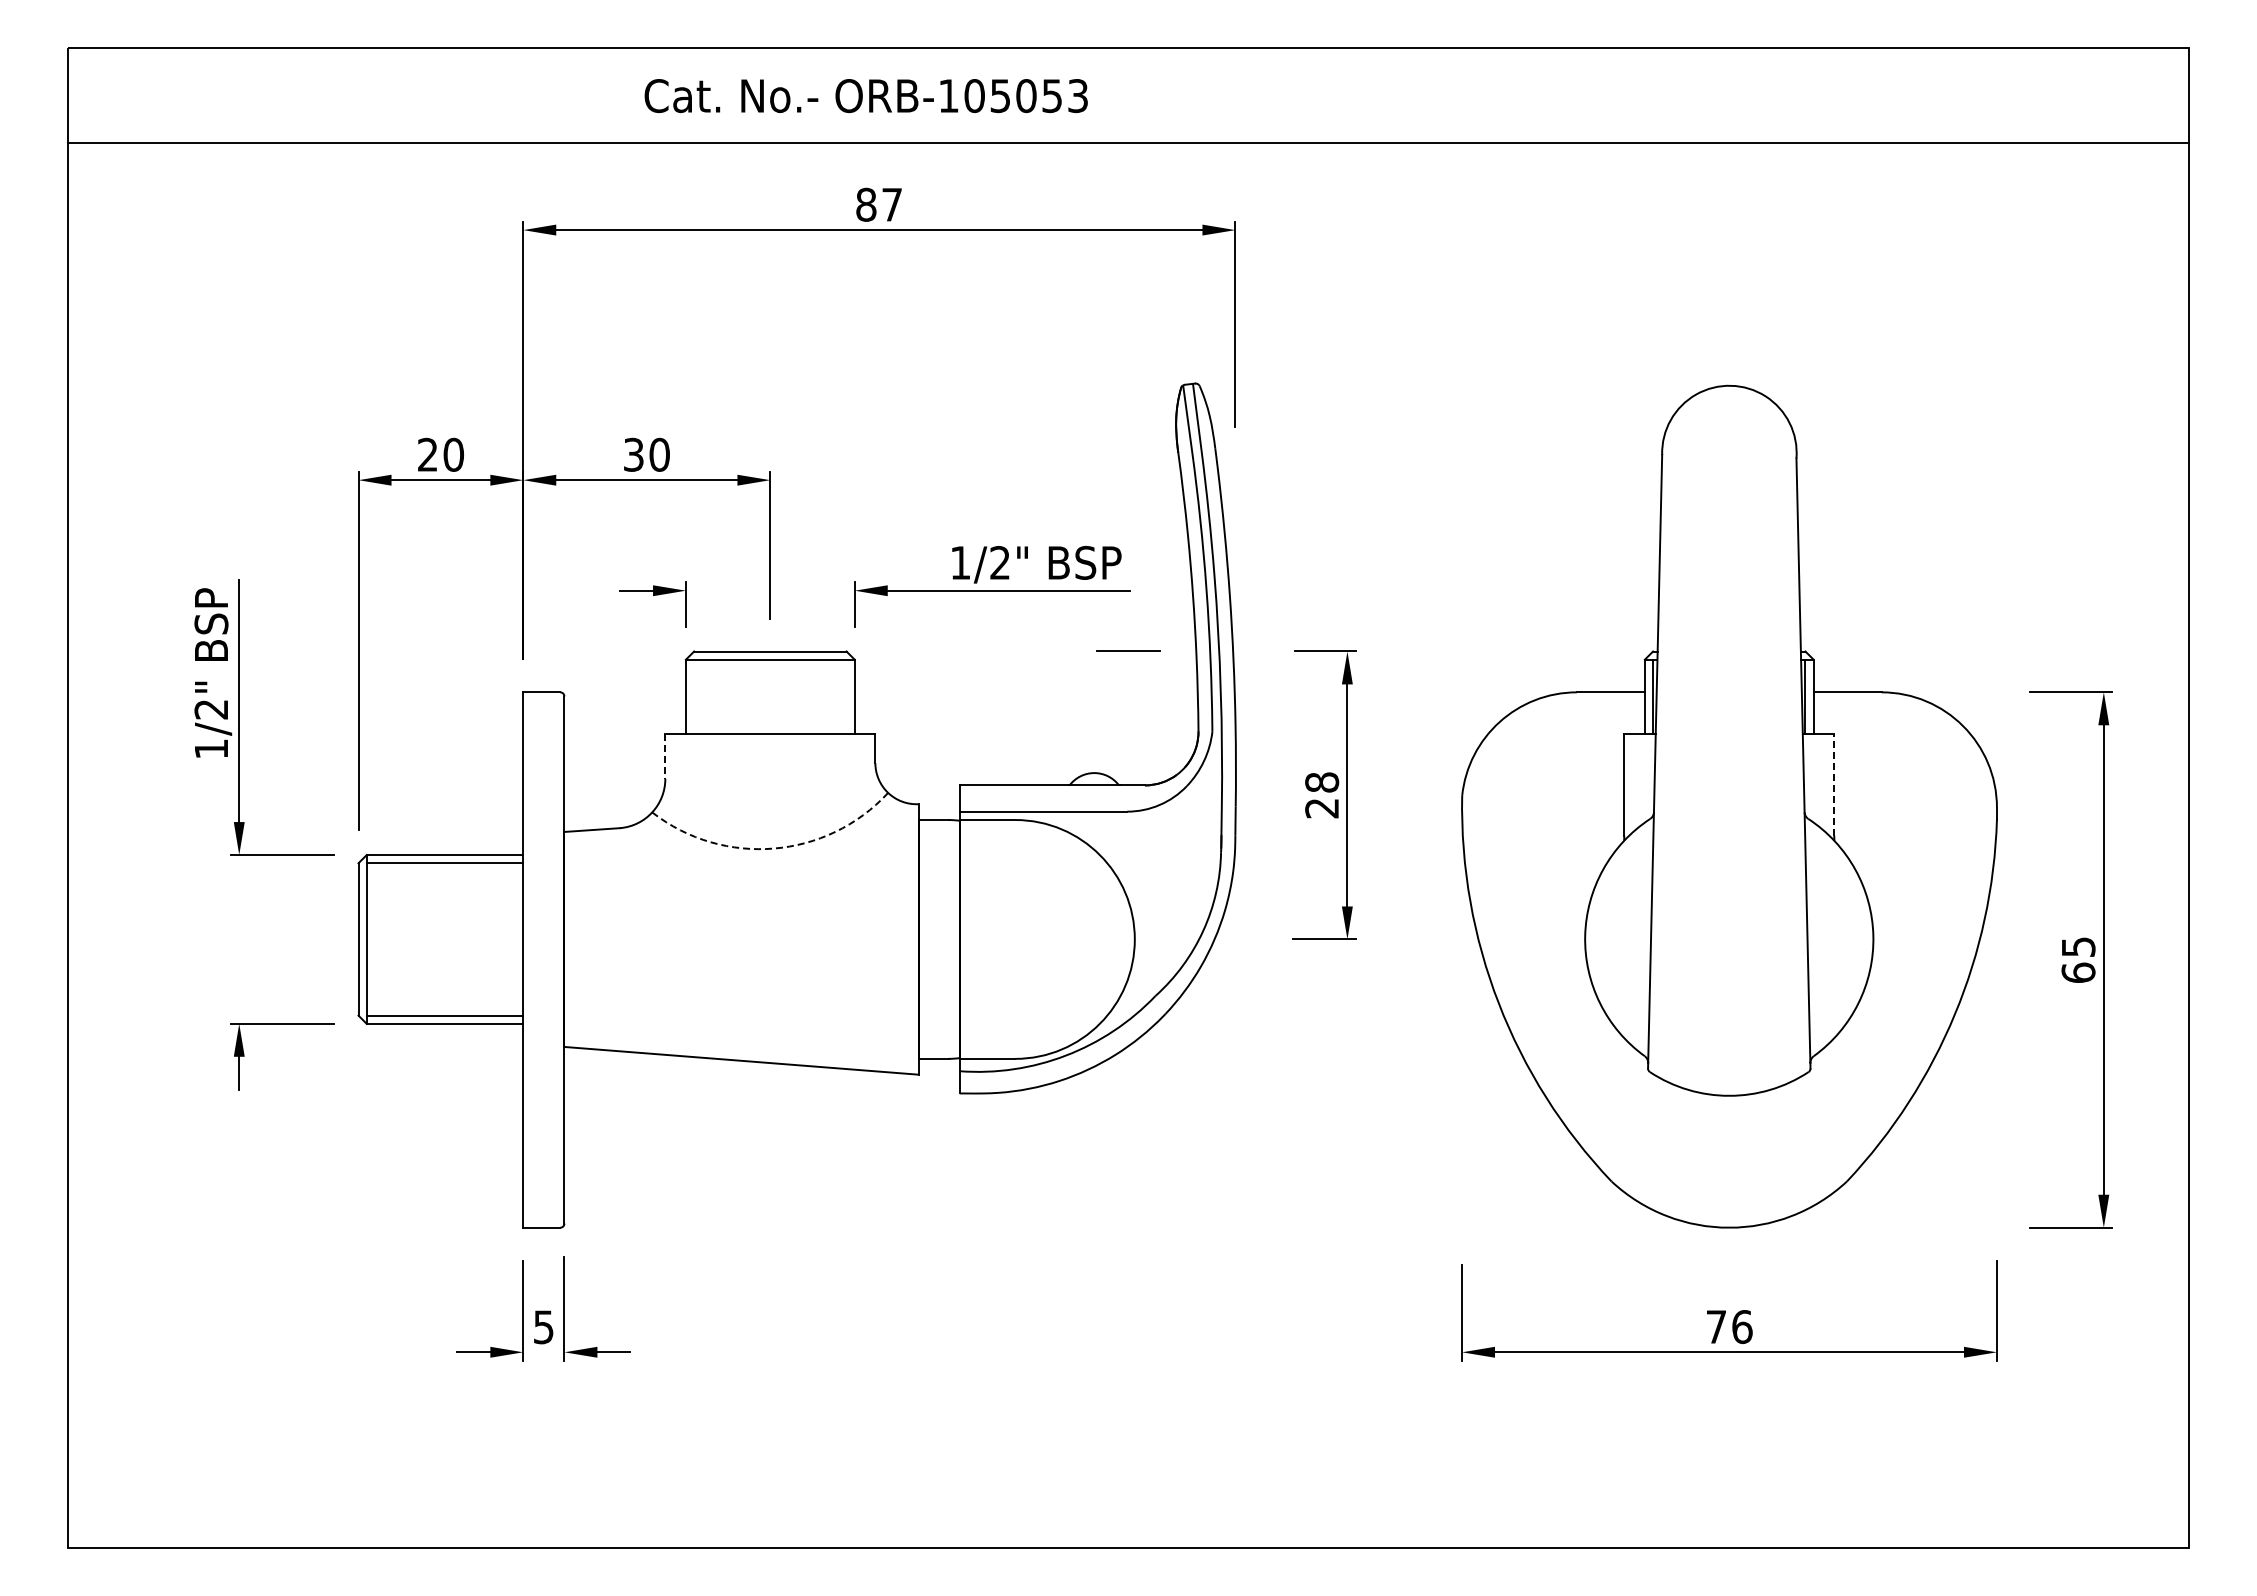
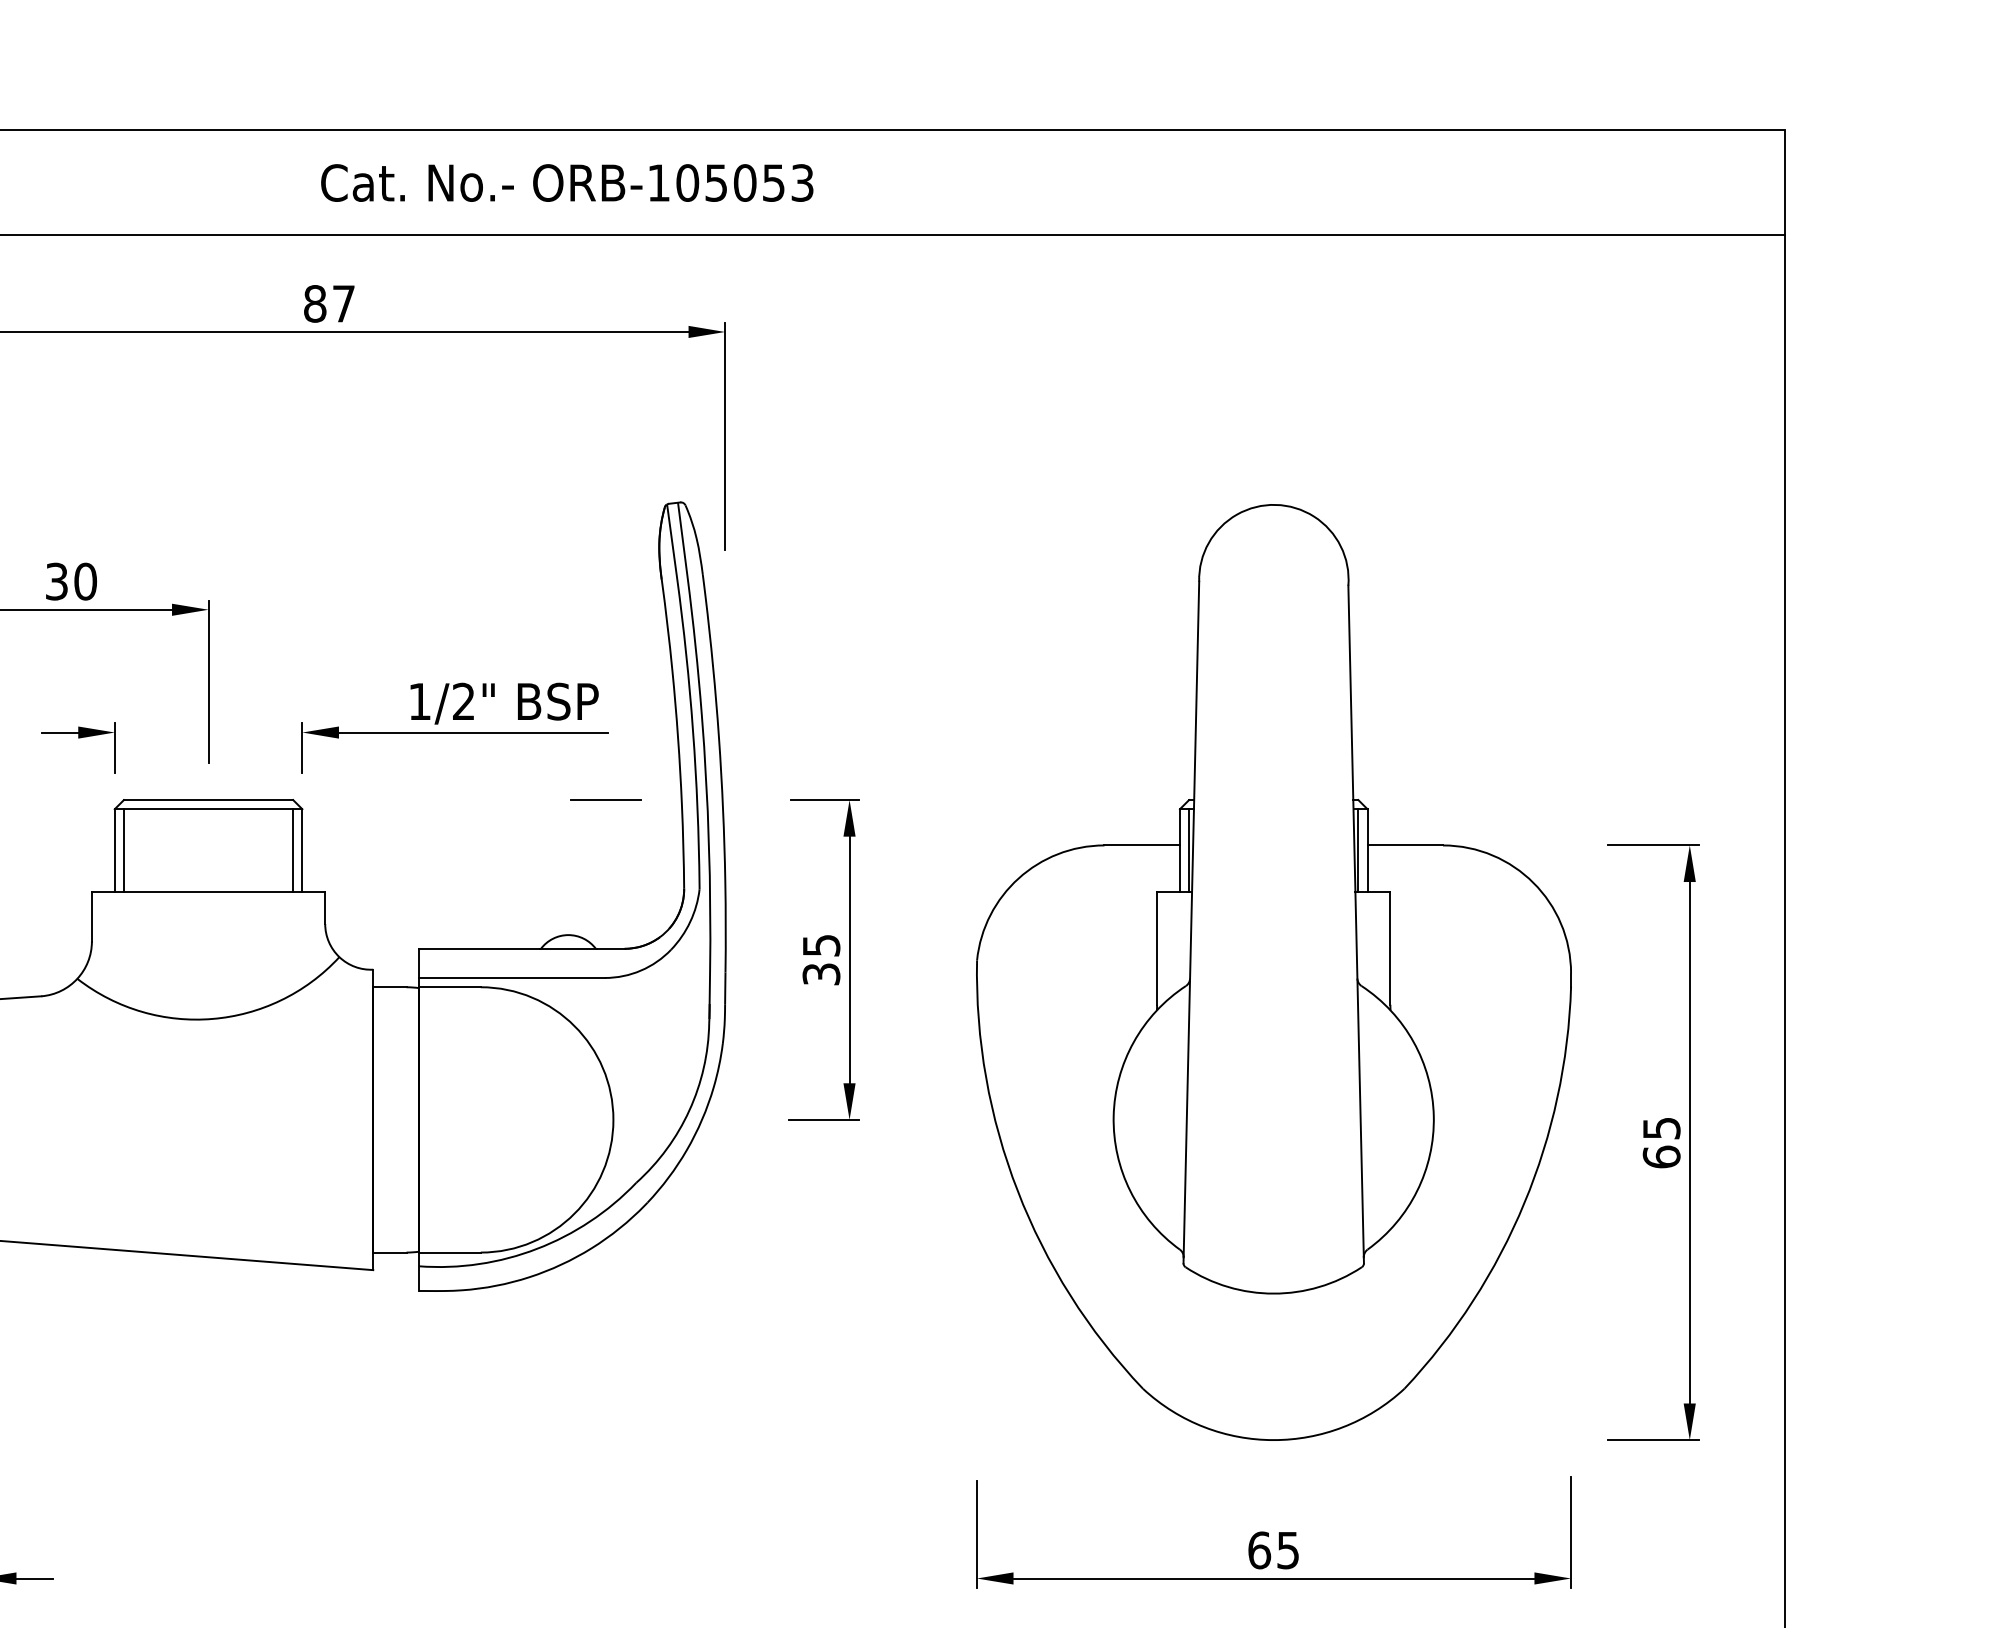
text: (865, 96) -> (566, 183), moved
line: (694, 696) -> (124, 850), added
line: (846, 696) -> (293, 850), added
line: (665, 756) -> (92, 916), dashed -> solid
line: (1834, 784) -> (1390, 947), dashed -> solid
text: (1322, 795) -> (821, 960), 28 -> 35
arc: (774, 848) -> (213, 1018), dashed -> solid
text: (1729, 1327) -> (1273, 1550), 76 -> 65

